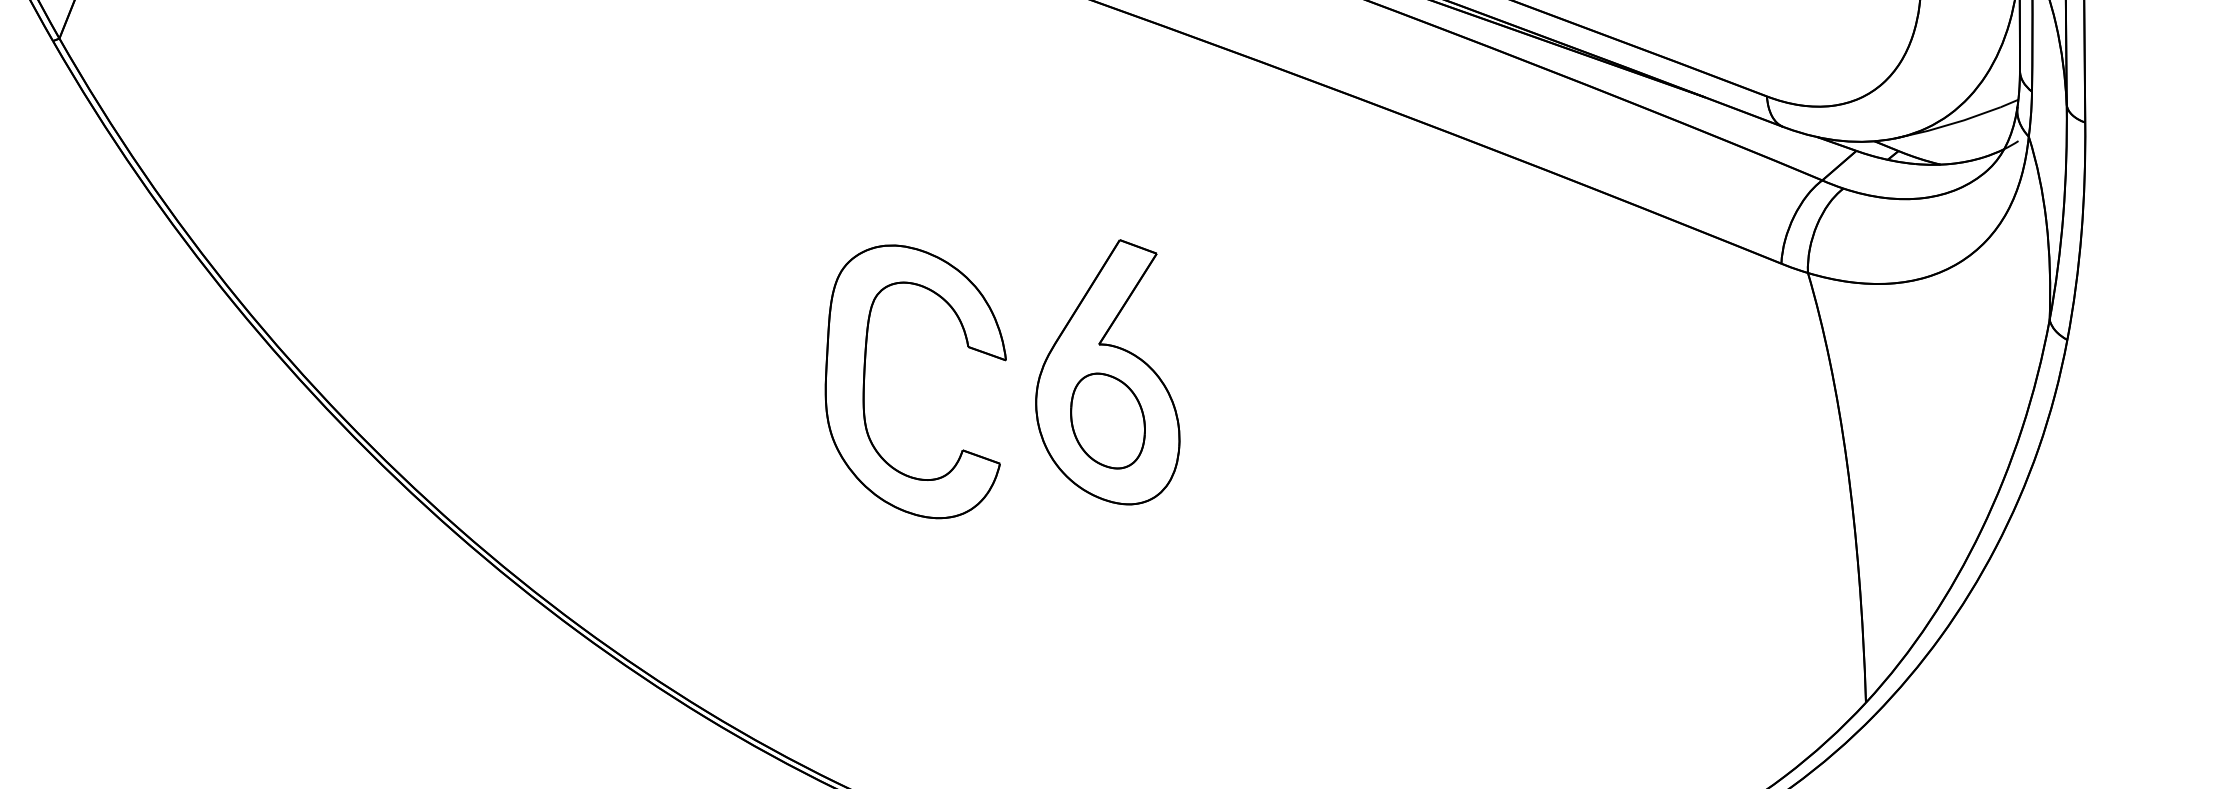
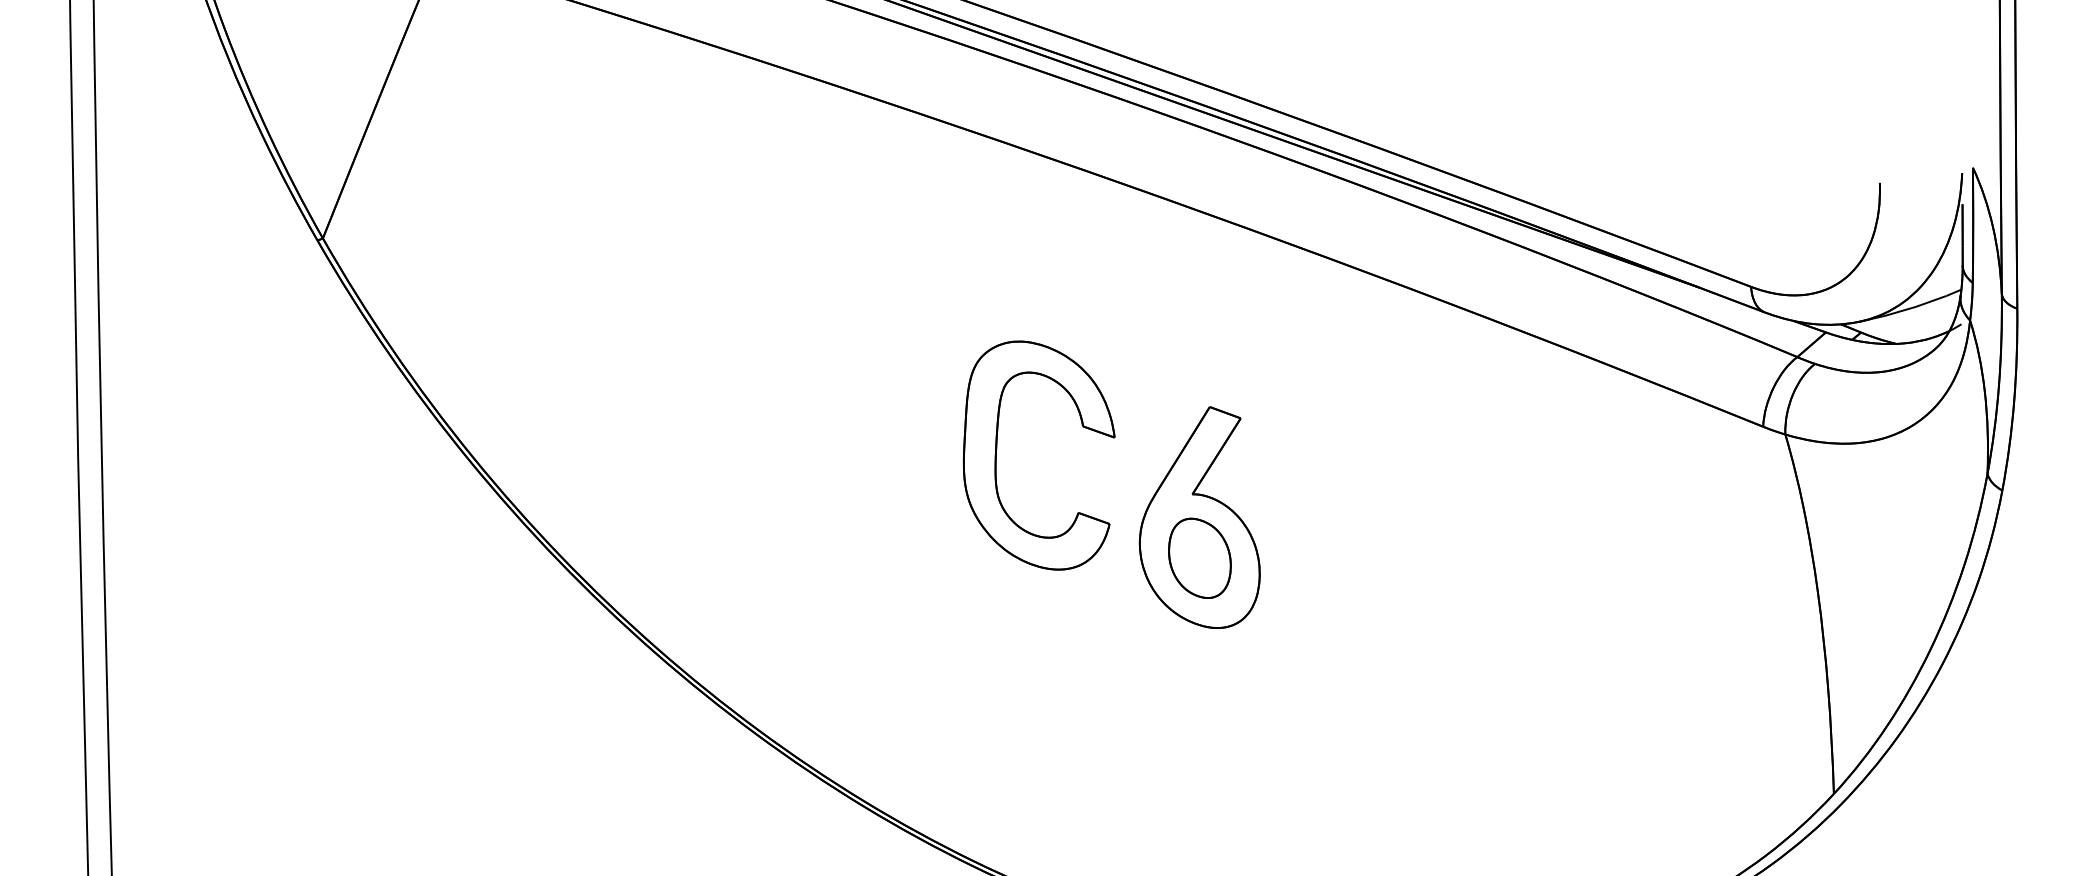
part: (865, 374) -> (997, 449), moved

